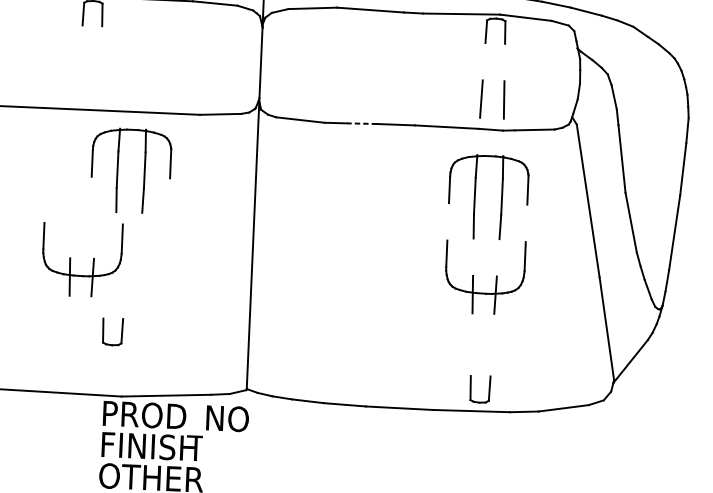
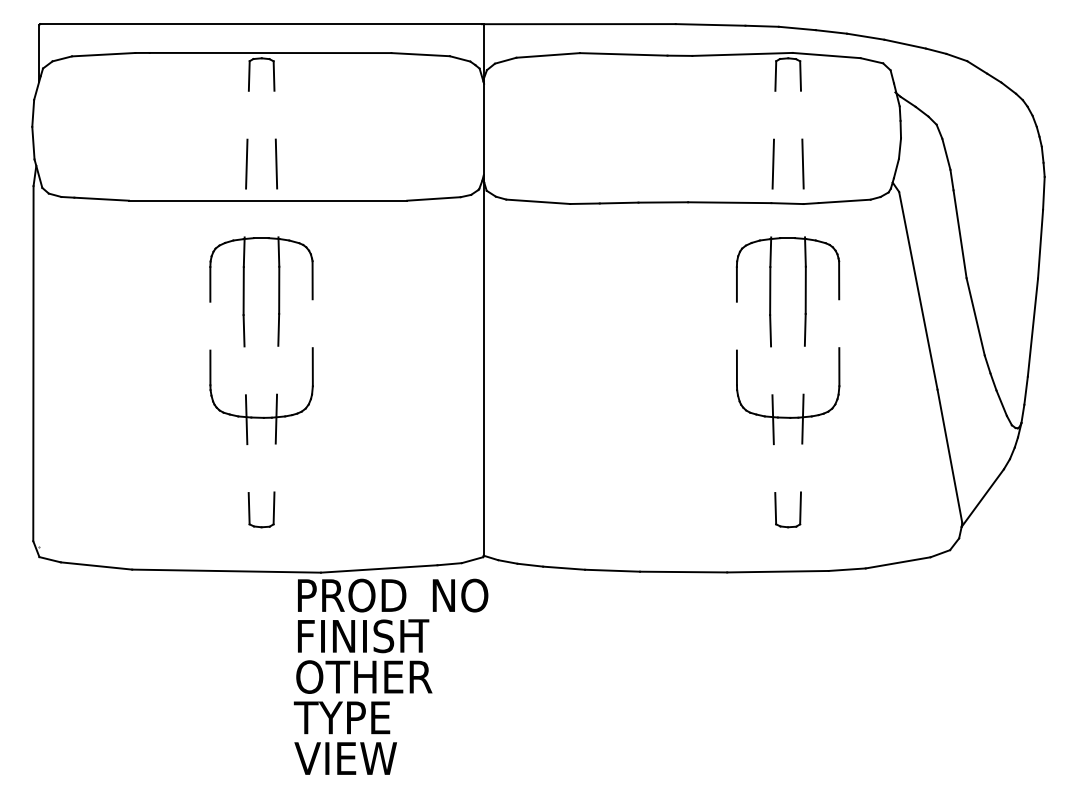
line: (78, 80) -> (246, 163), added
line: (101, 81) -> (276, 163), added
line: (361, 124) -> (618, 203), dashed -> solid
part: (118, 170) -> (244, 291), moved
part: (104, 331) -> (250, 509), moved
part: (471, 388) -> (776, 509), moved

